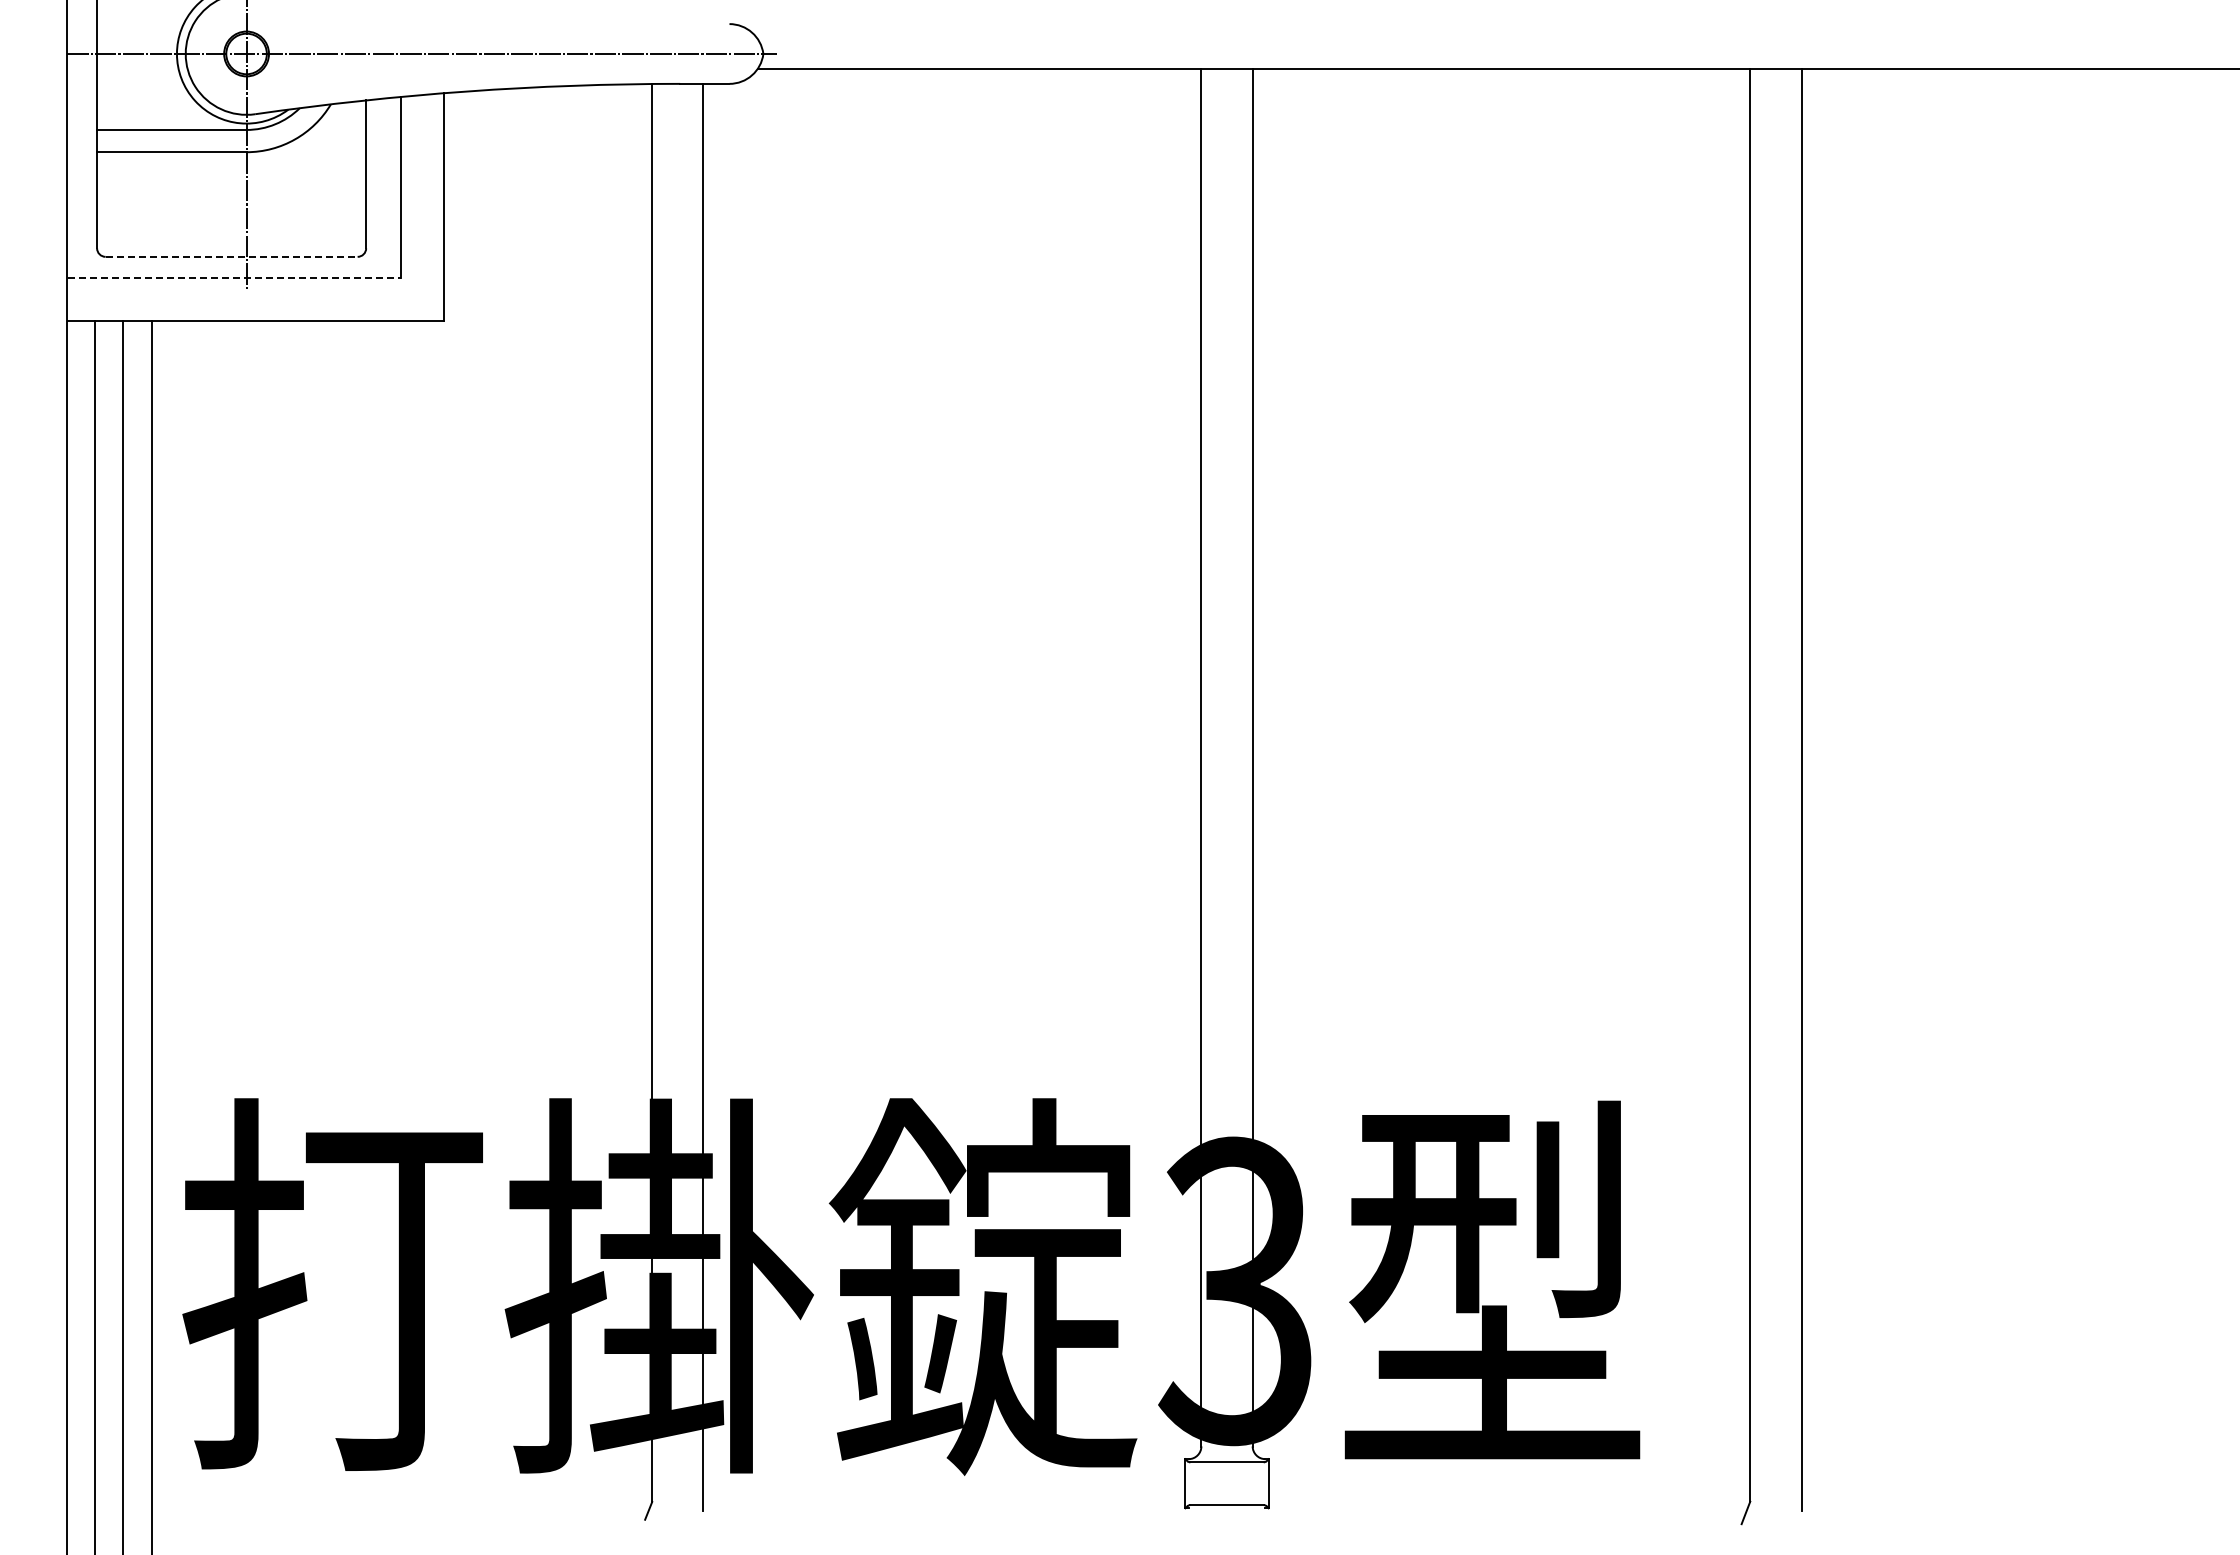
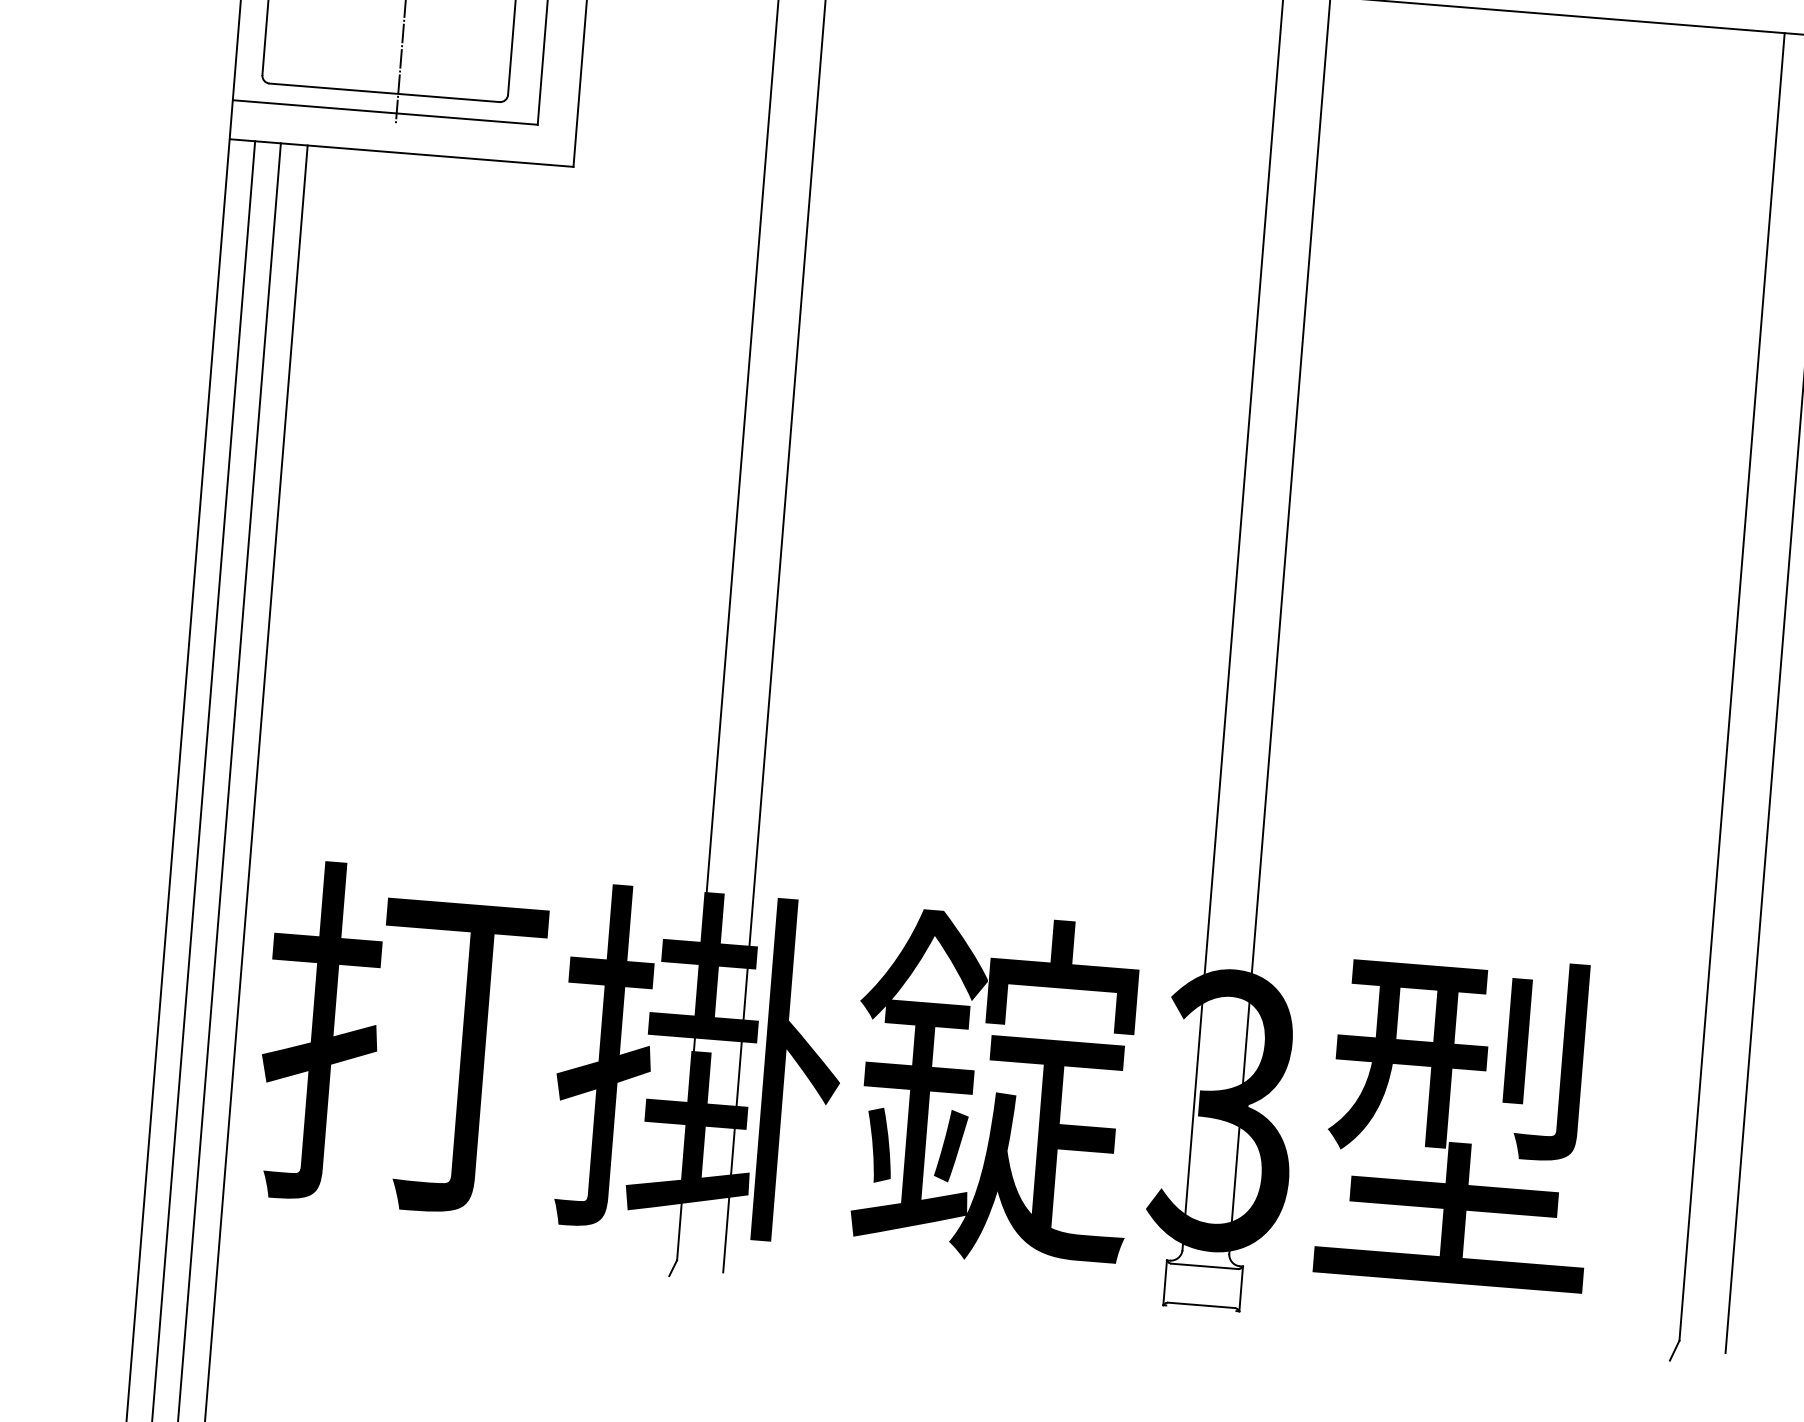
line: (232, 256) -> (385, 92), dashed -> solid
line: (234, 278) -> (385, 112), dashed -> solid

